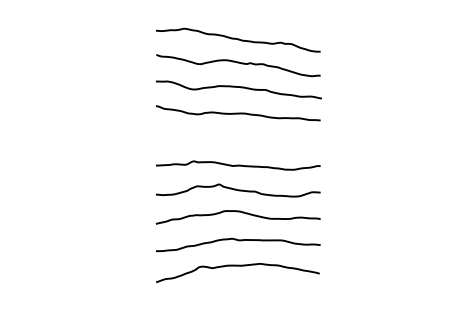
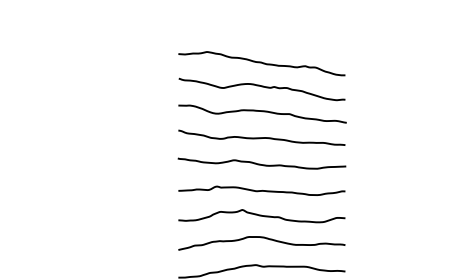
curve: (238, 139) -> (262, 164), added

